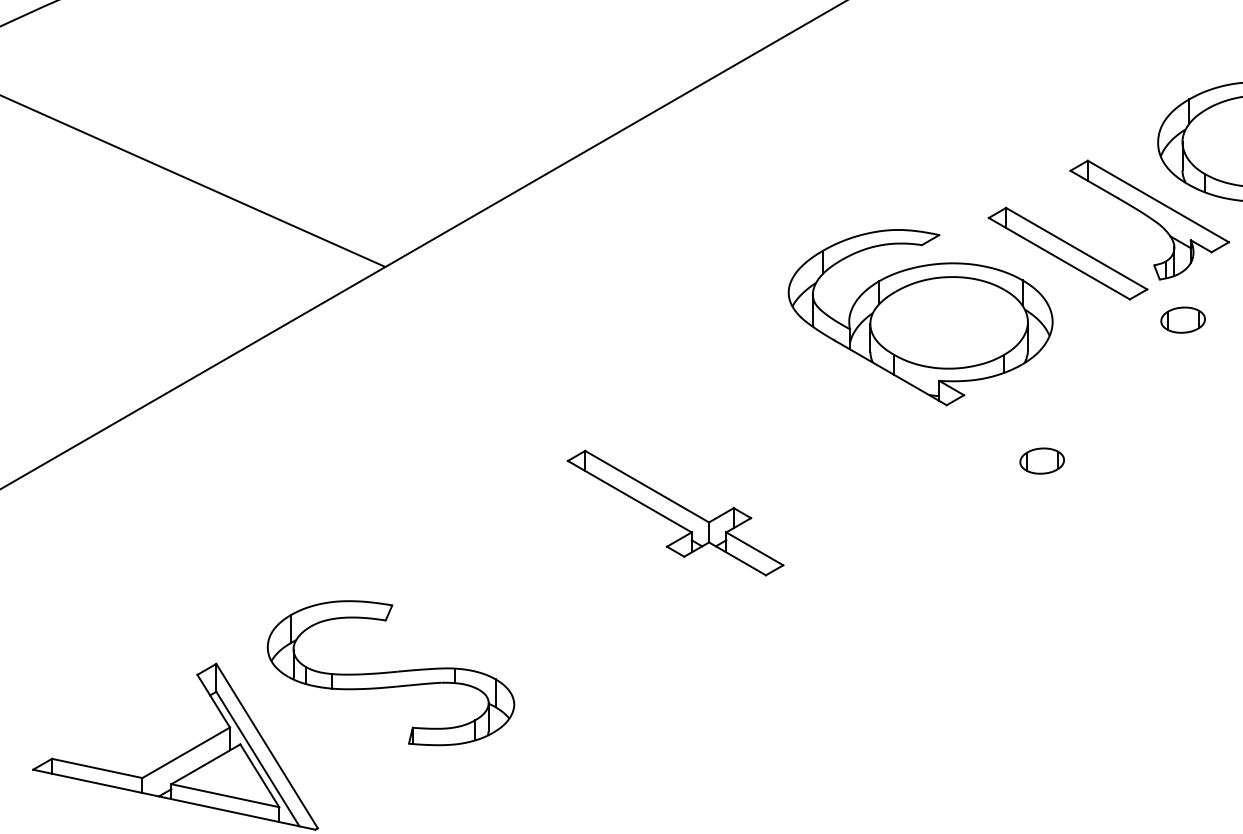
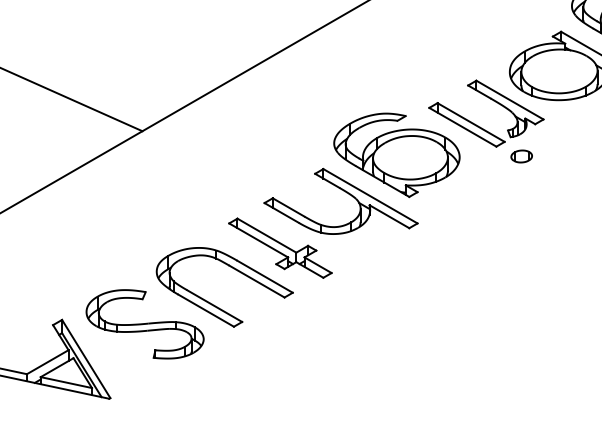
part: (814, 397) -> (346, 193), added
part: (1041, 461) -> (454, 223), removed
part: (536, 631) -> (214, 304), added

